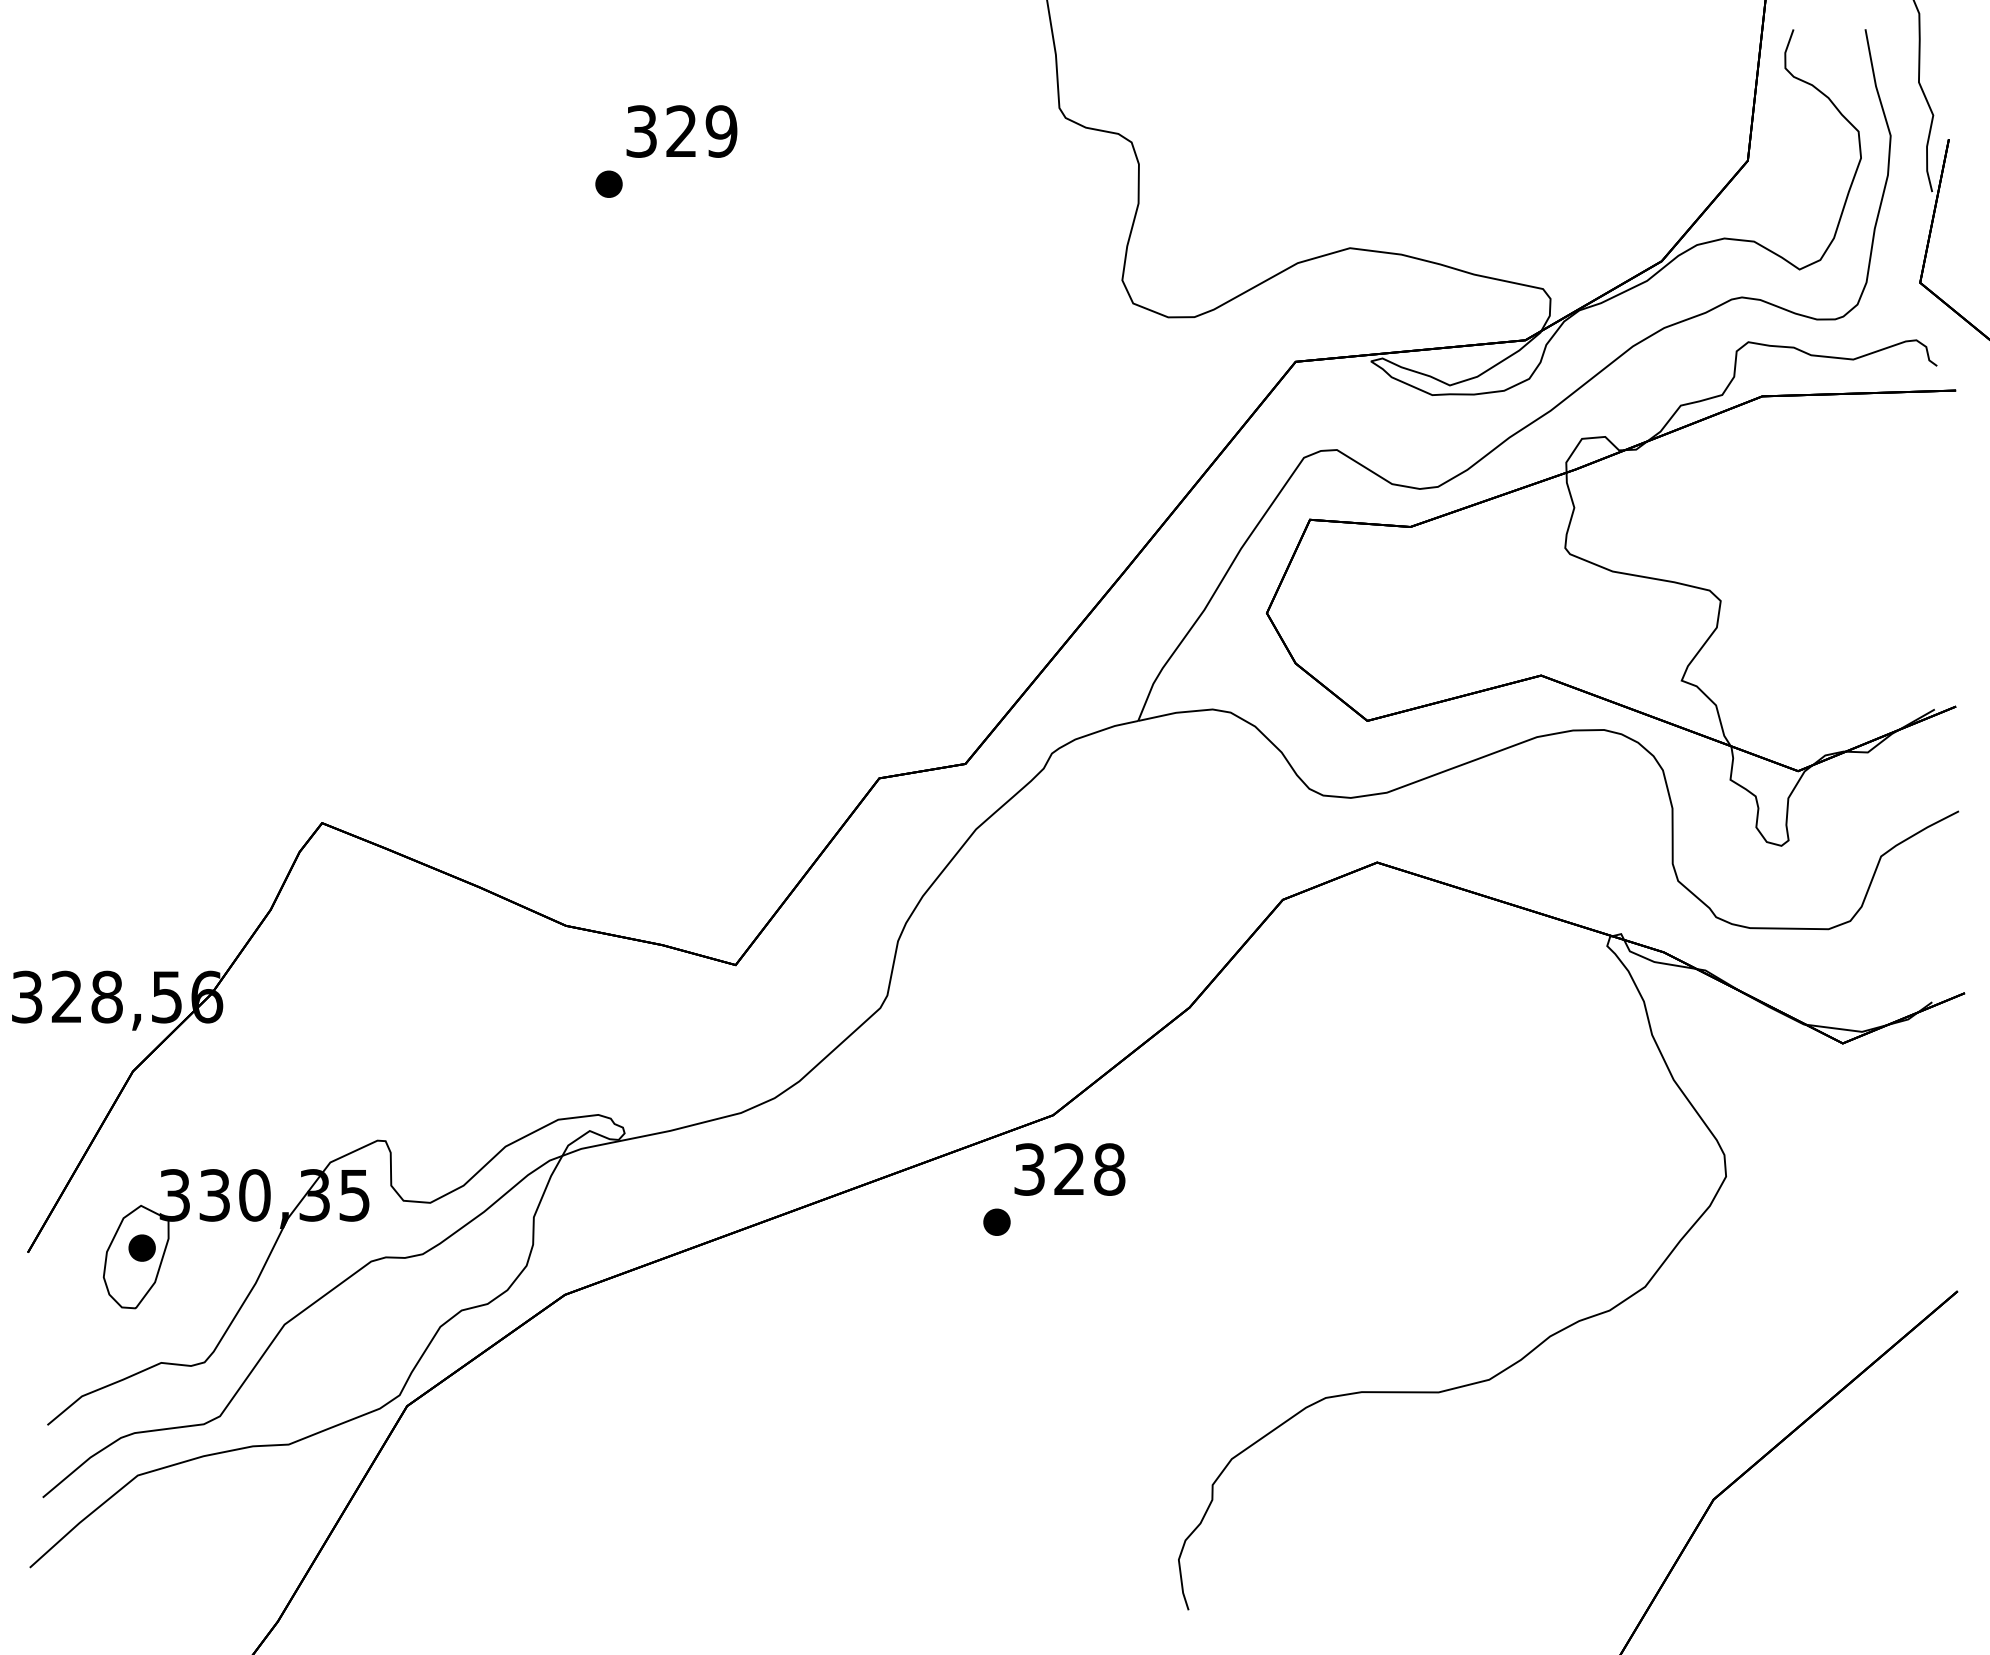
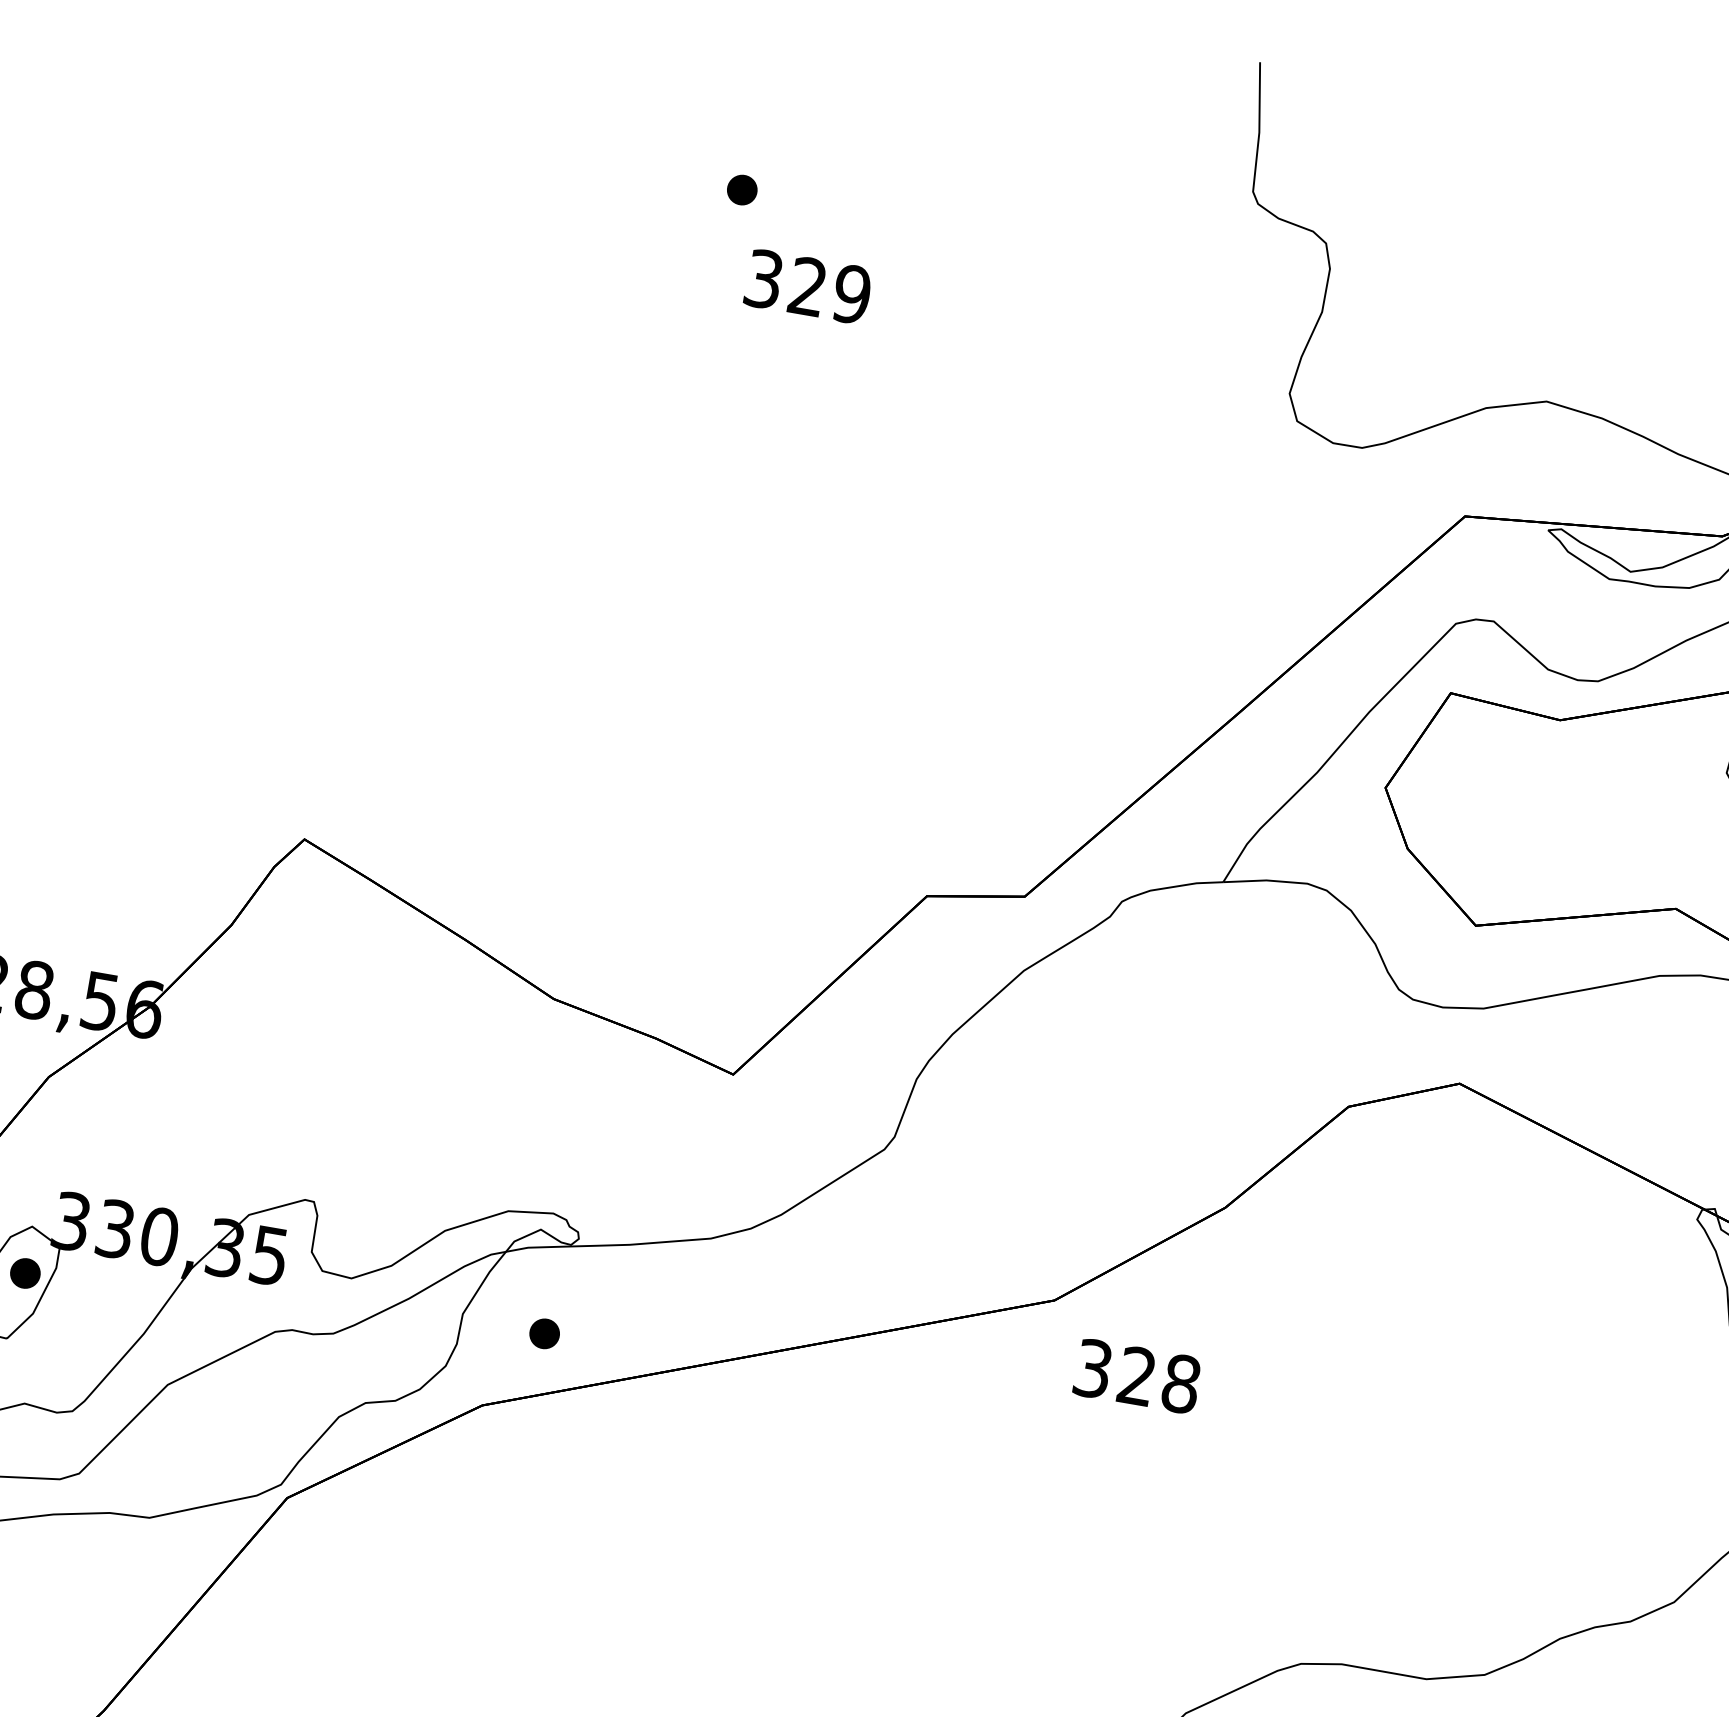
text: (681, 131) -> (807, 286), moved
text: (1069, 1169) -> (1137, 1376), moved
part: (996, 1221) -> (544, 1332), moved

